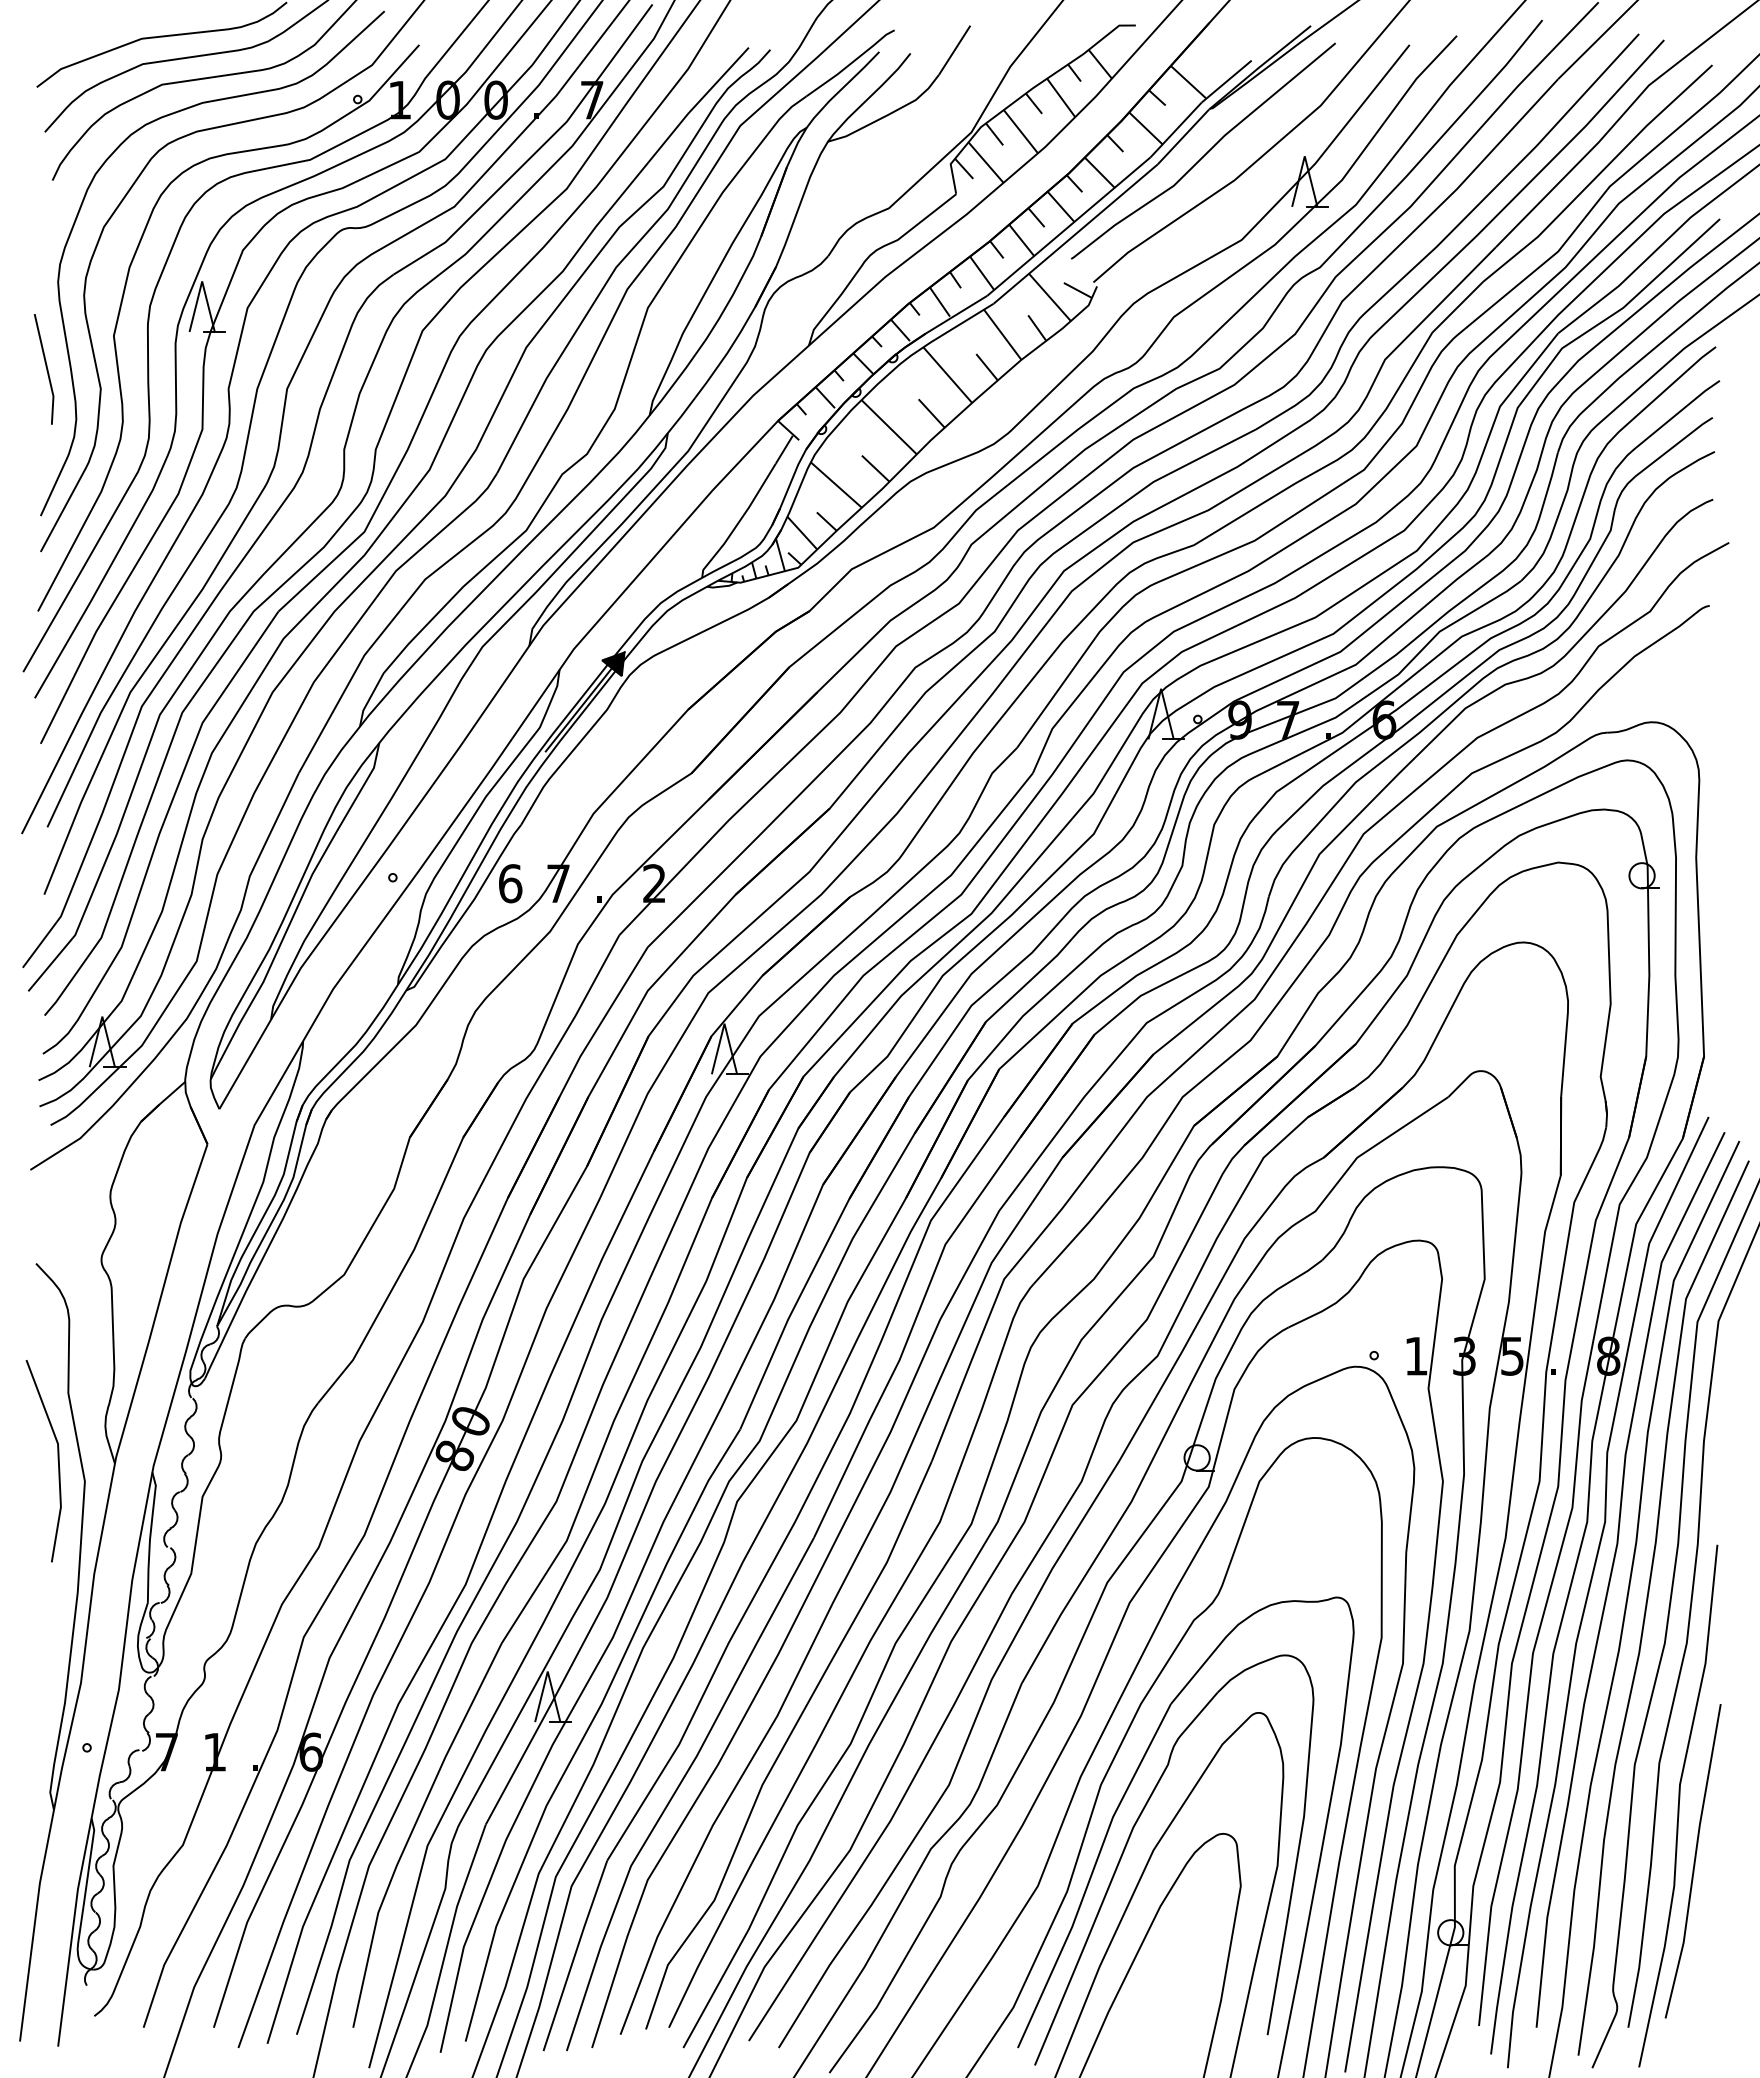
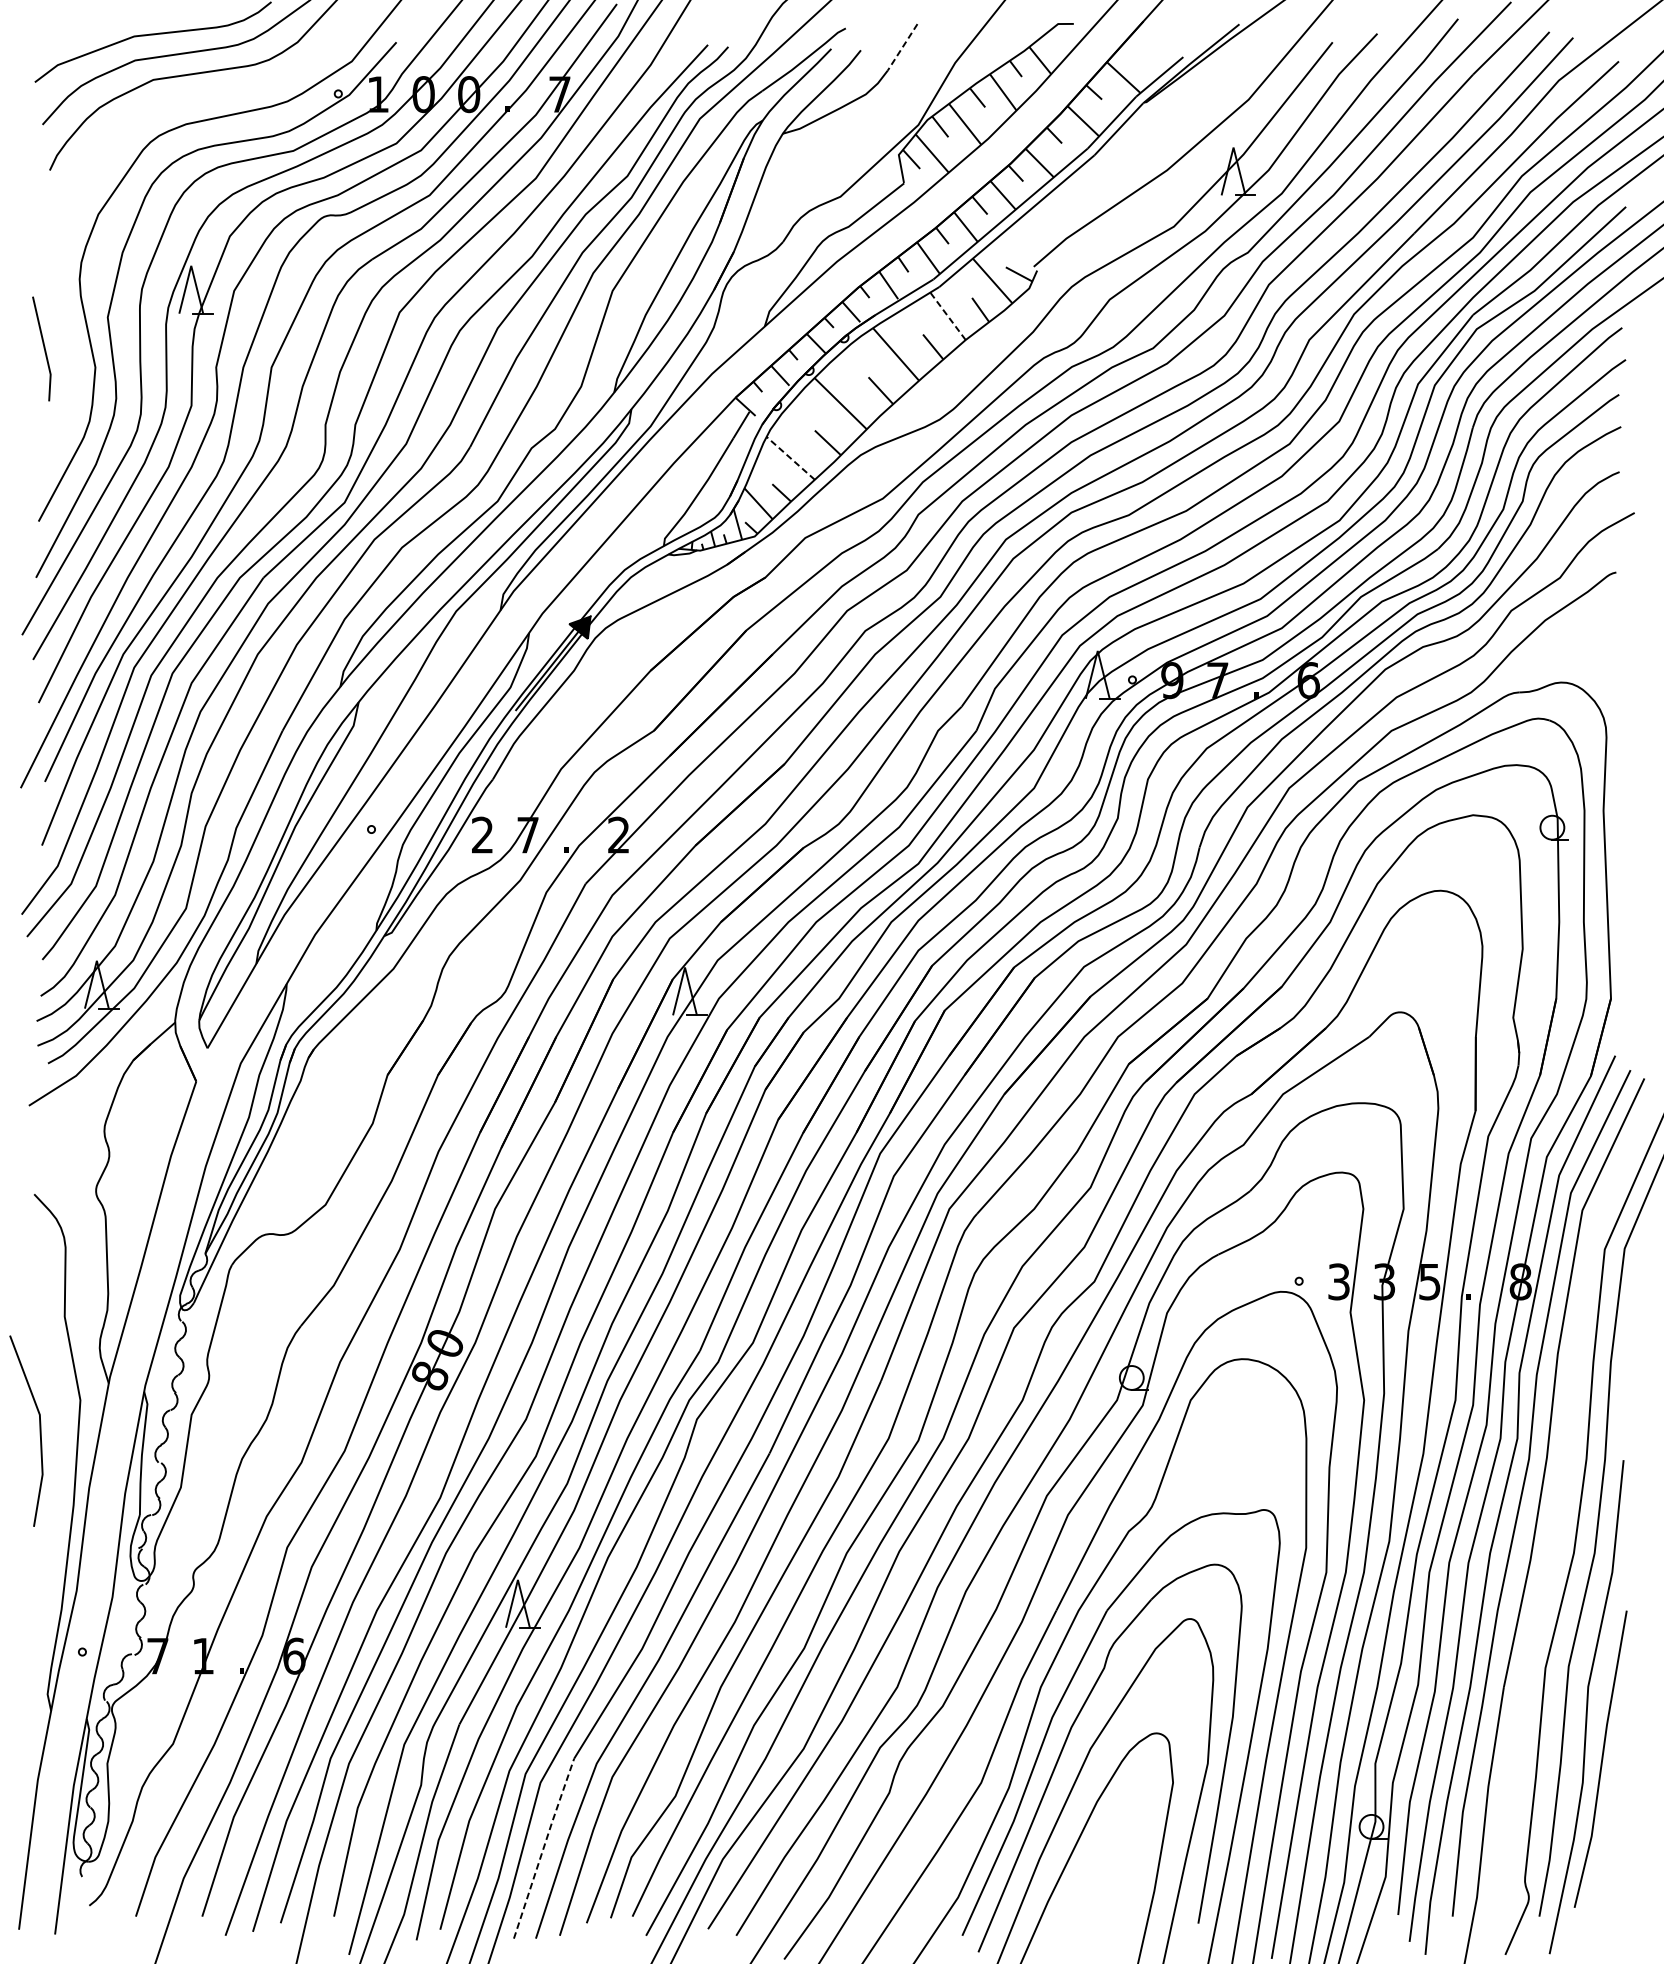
line: (954, 50) -> (902, 47), solid -> dashed
curve: (1206, 152) -> (1140, 143), removed
curve: (81, 208) -> (77, 196), removed
line: (1002, 334) -> (947, 316), solid -> dashed
line: (836, 484) -> (790, 457), solid -> dashed
text: (510, 883) -> (482, 835), 6 -> 2
text: (1416, 1355) -> (1339, 1281), 1 -> 3
line: (57, 1460) -> (39, 1430), moved
curve: (1647, 1606) -> (1557, 1518), removed
line: (575, 1955) -> (544, 1848), solid -> dashed

